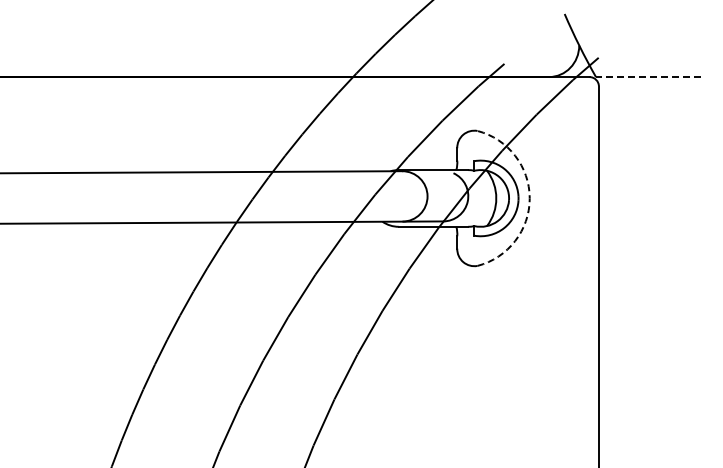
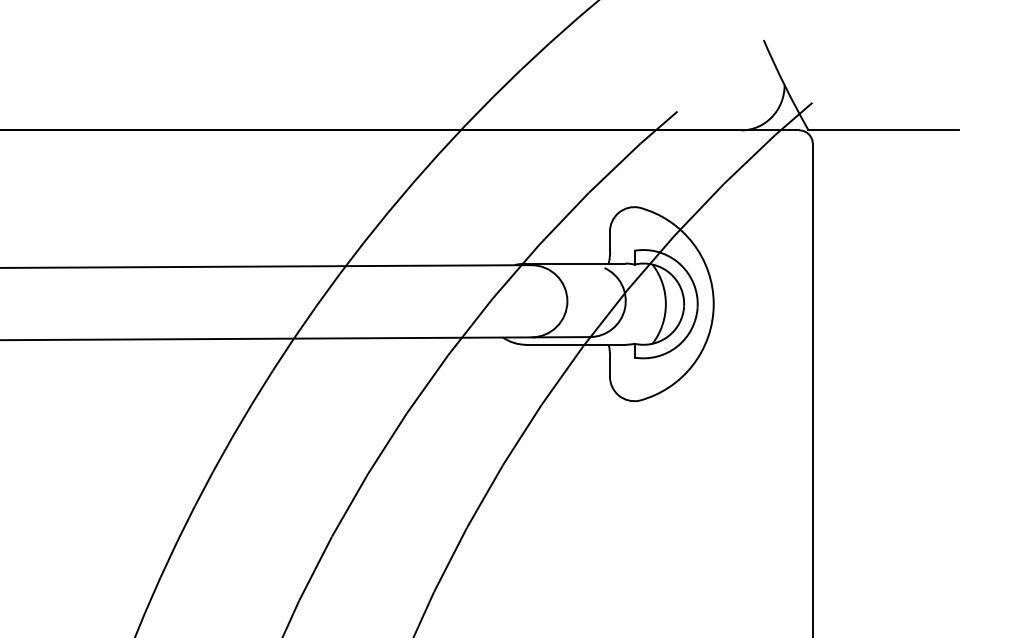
line: (648, 77) -> (883, 130), dashed -> solid
arc: (529, 198) -> (713, 304), dashed -> solid

